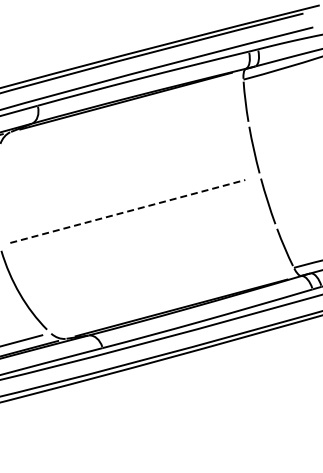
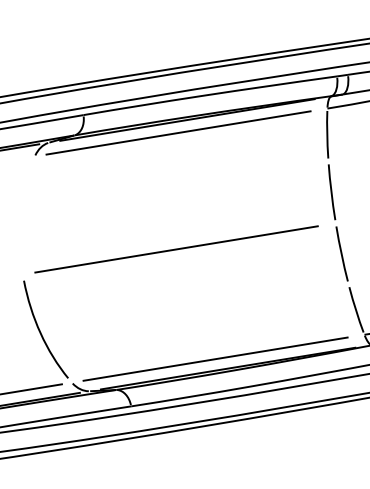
line: (119, 112) -> (178, 132), added
line: (127, 211) -> (176, 249), dashed -> solid
line: (169, 300) -> (214, 358), added

